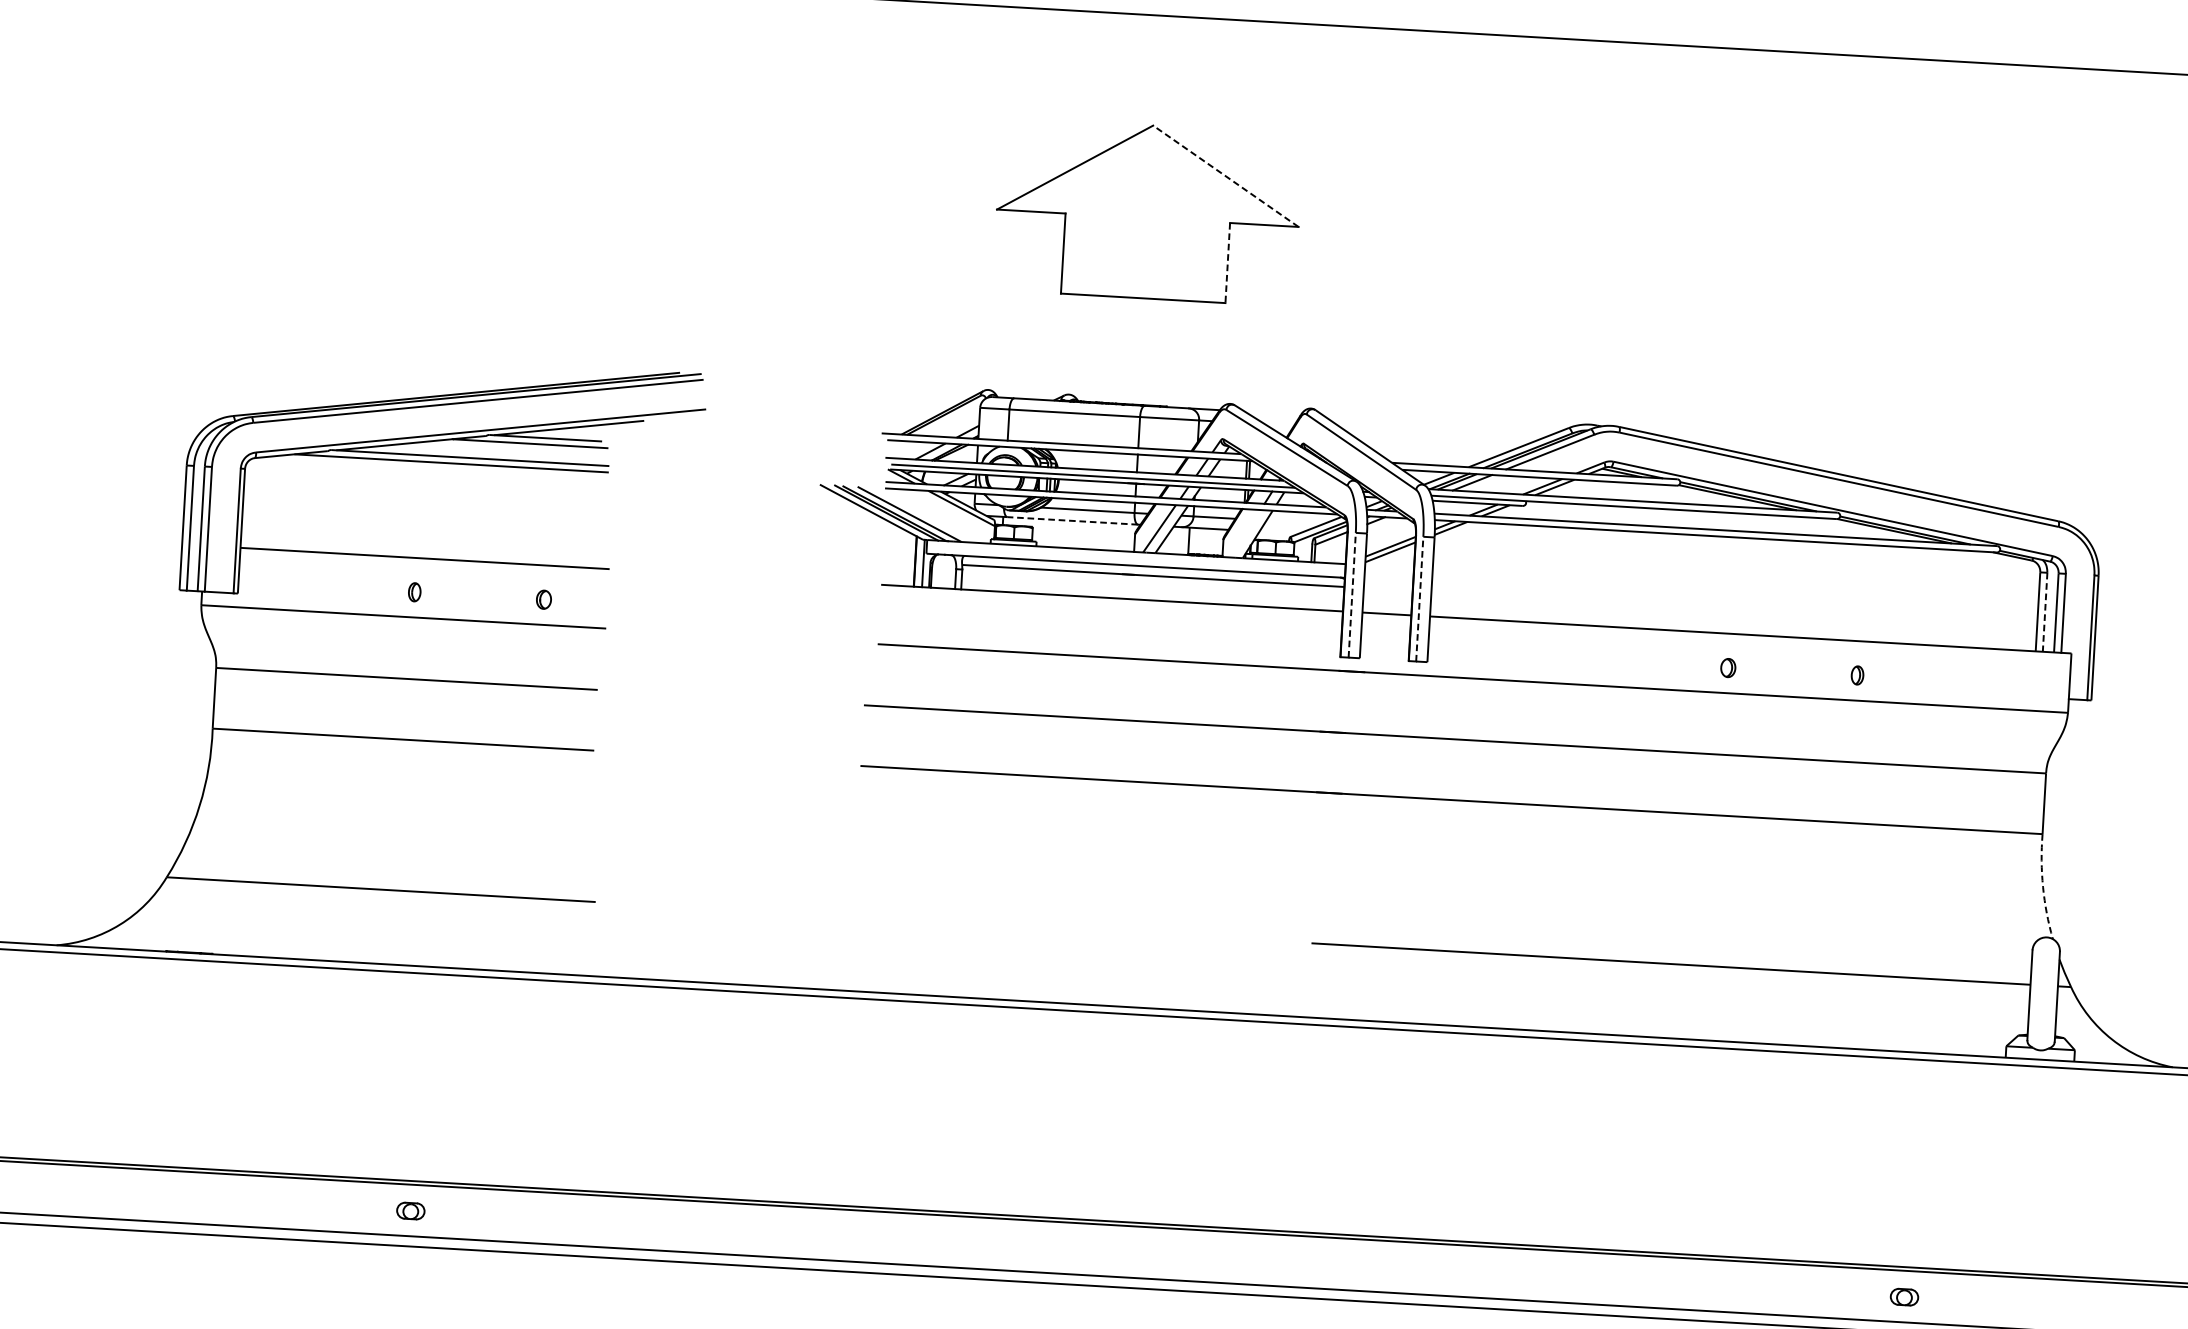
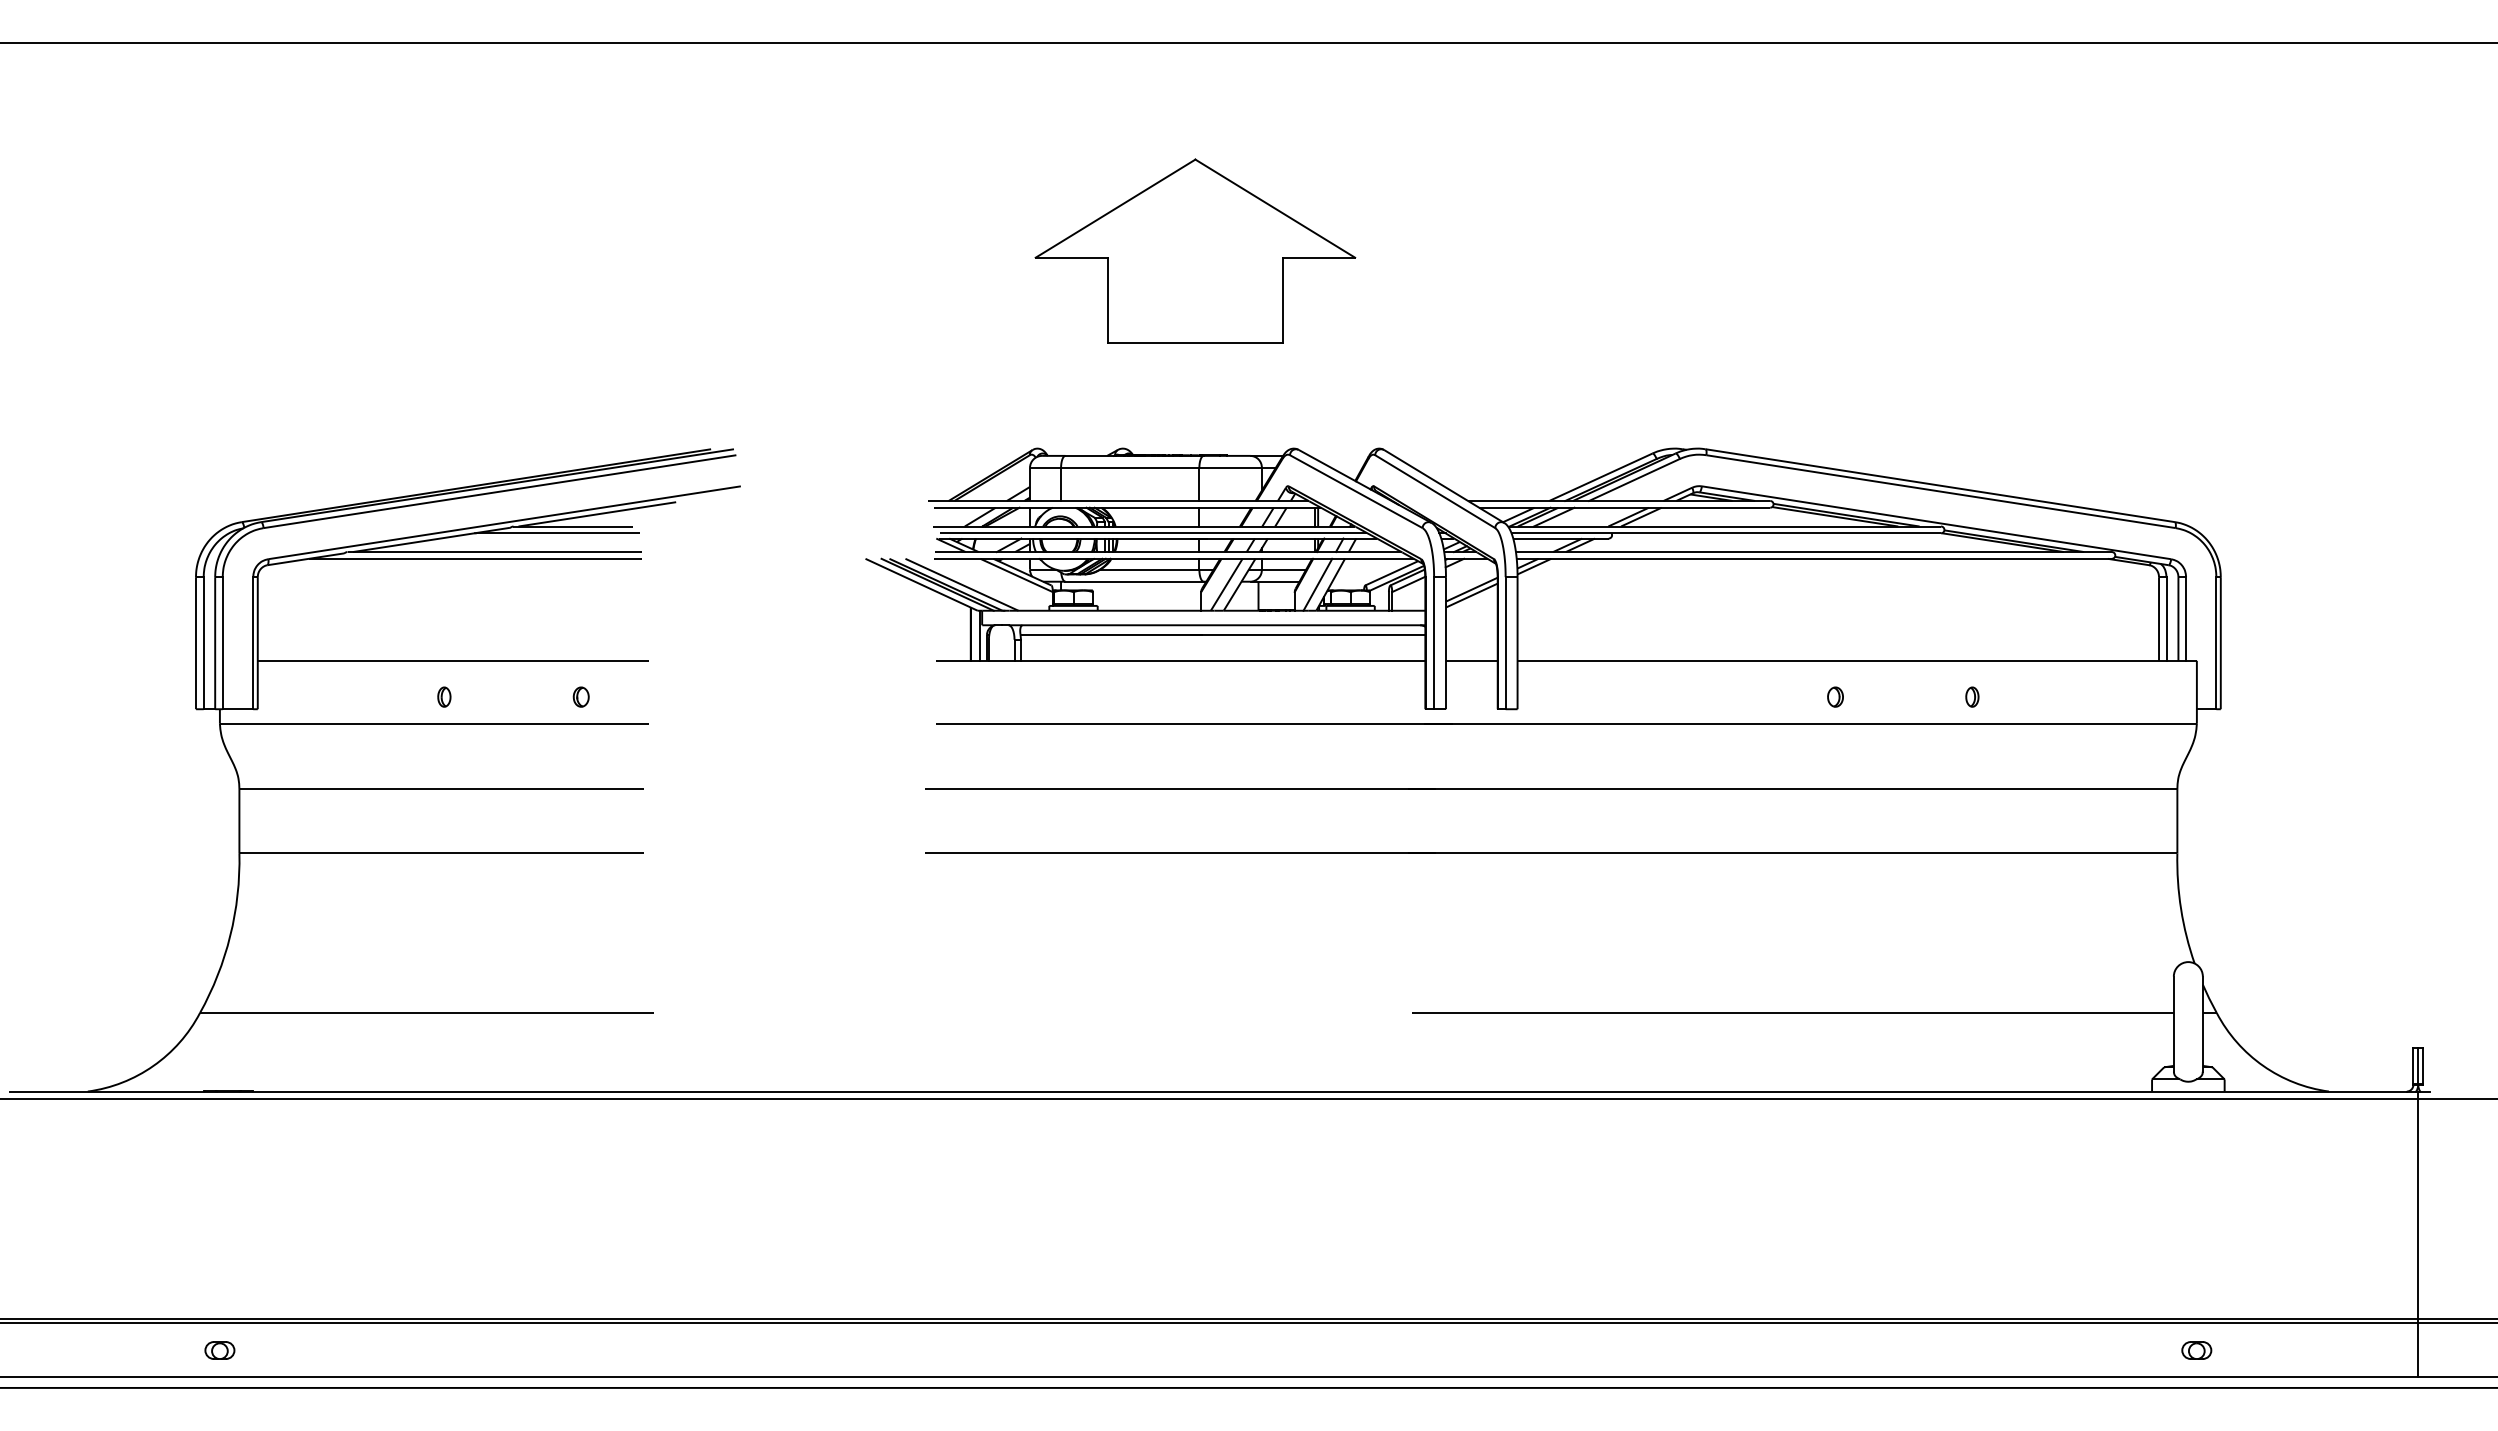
line: (1226, 176) -> (1275, 208), dashed -> solid
line: (1227, 263) -> (1282, 300), dashed -> solid
line: (1072, 520) -> (1134, 581), dashed -> solid
line: (1245, 533) -> (1317, 584), added
line: (1352, 594) -> (1434, 642), dashed -> solid
line: (1419, 598) -> (1505, 642), dashed -> solid
line: (2045, 612) -> (2166, 619), dashed -> solid
arc: (2043, 887) -> (2181, 909), dashed -> solid
part: (410, 1211) -> (219, 1350), moved
part: (1904, 1297) -> (2196, 1350), moved

